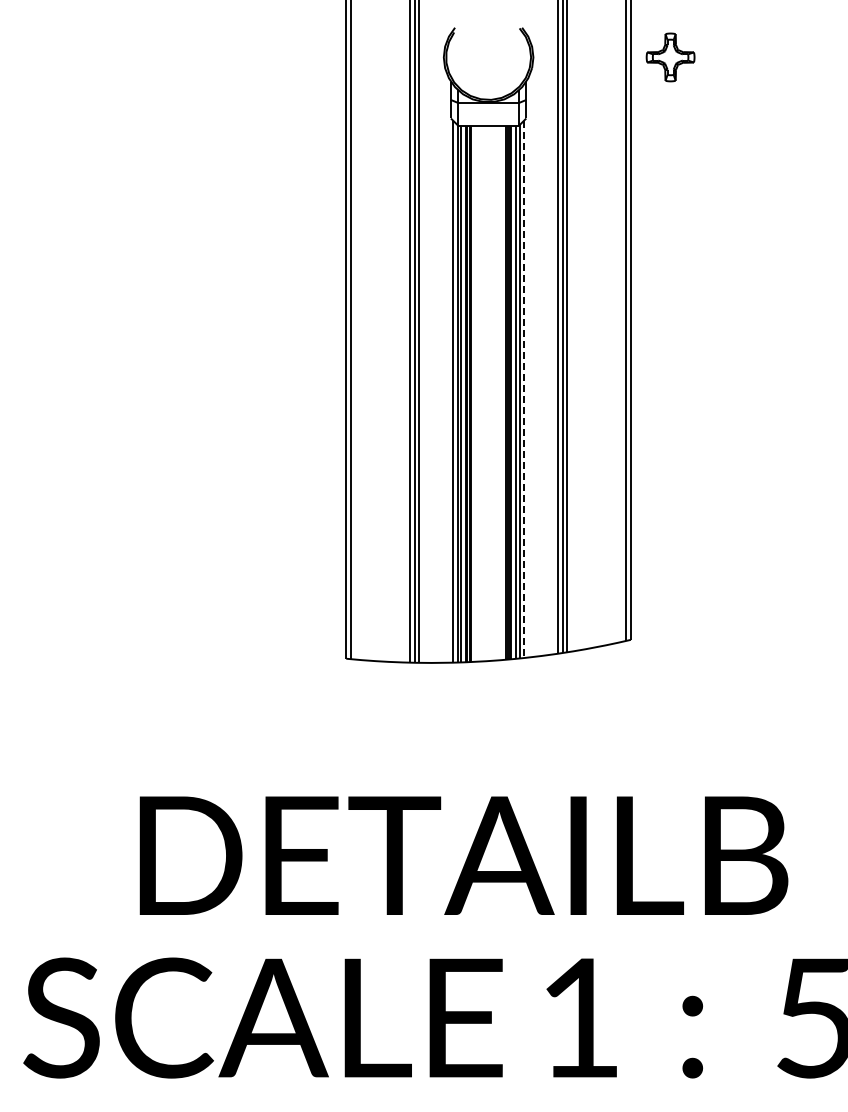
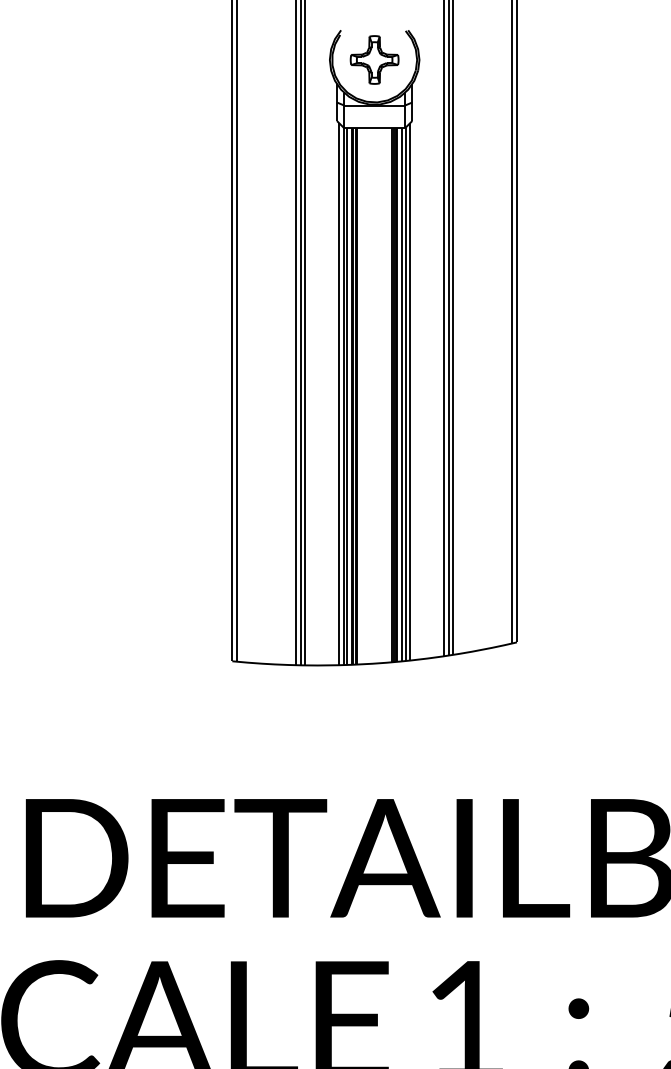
part: (670, 57) -> (374, 60), moved
line: (524, 389) -> (410, 392), dashed -> solid

